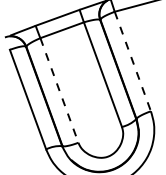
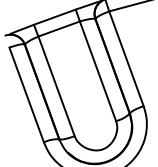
line: (132, 62) -> (126, 59), dashed -> solid
line: (59, 90) -> (56, 86), dashed -> solid

